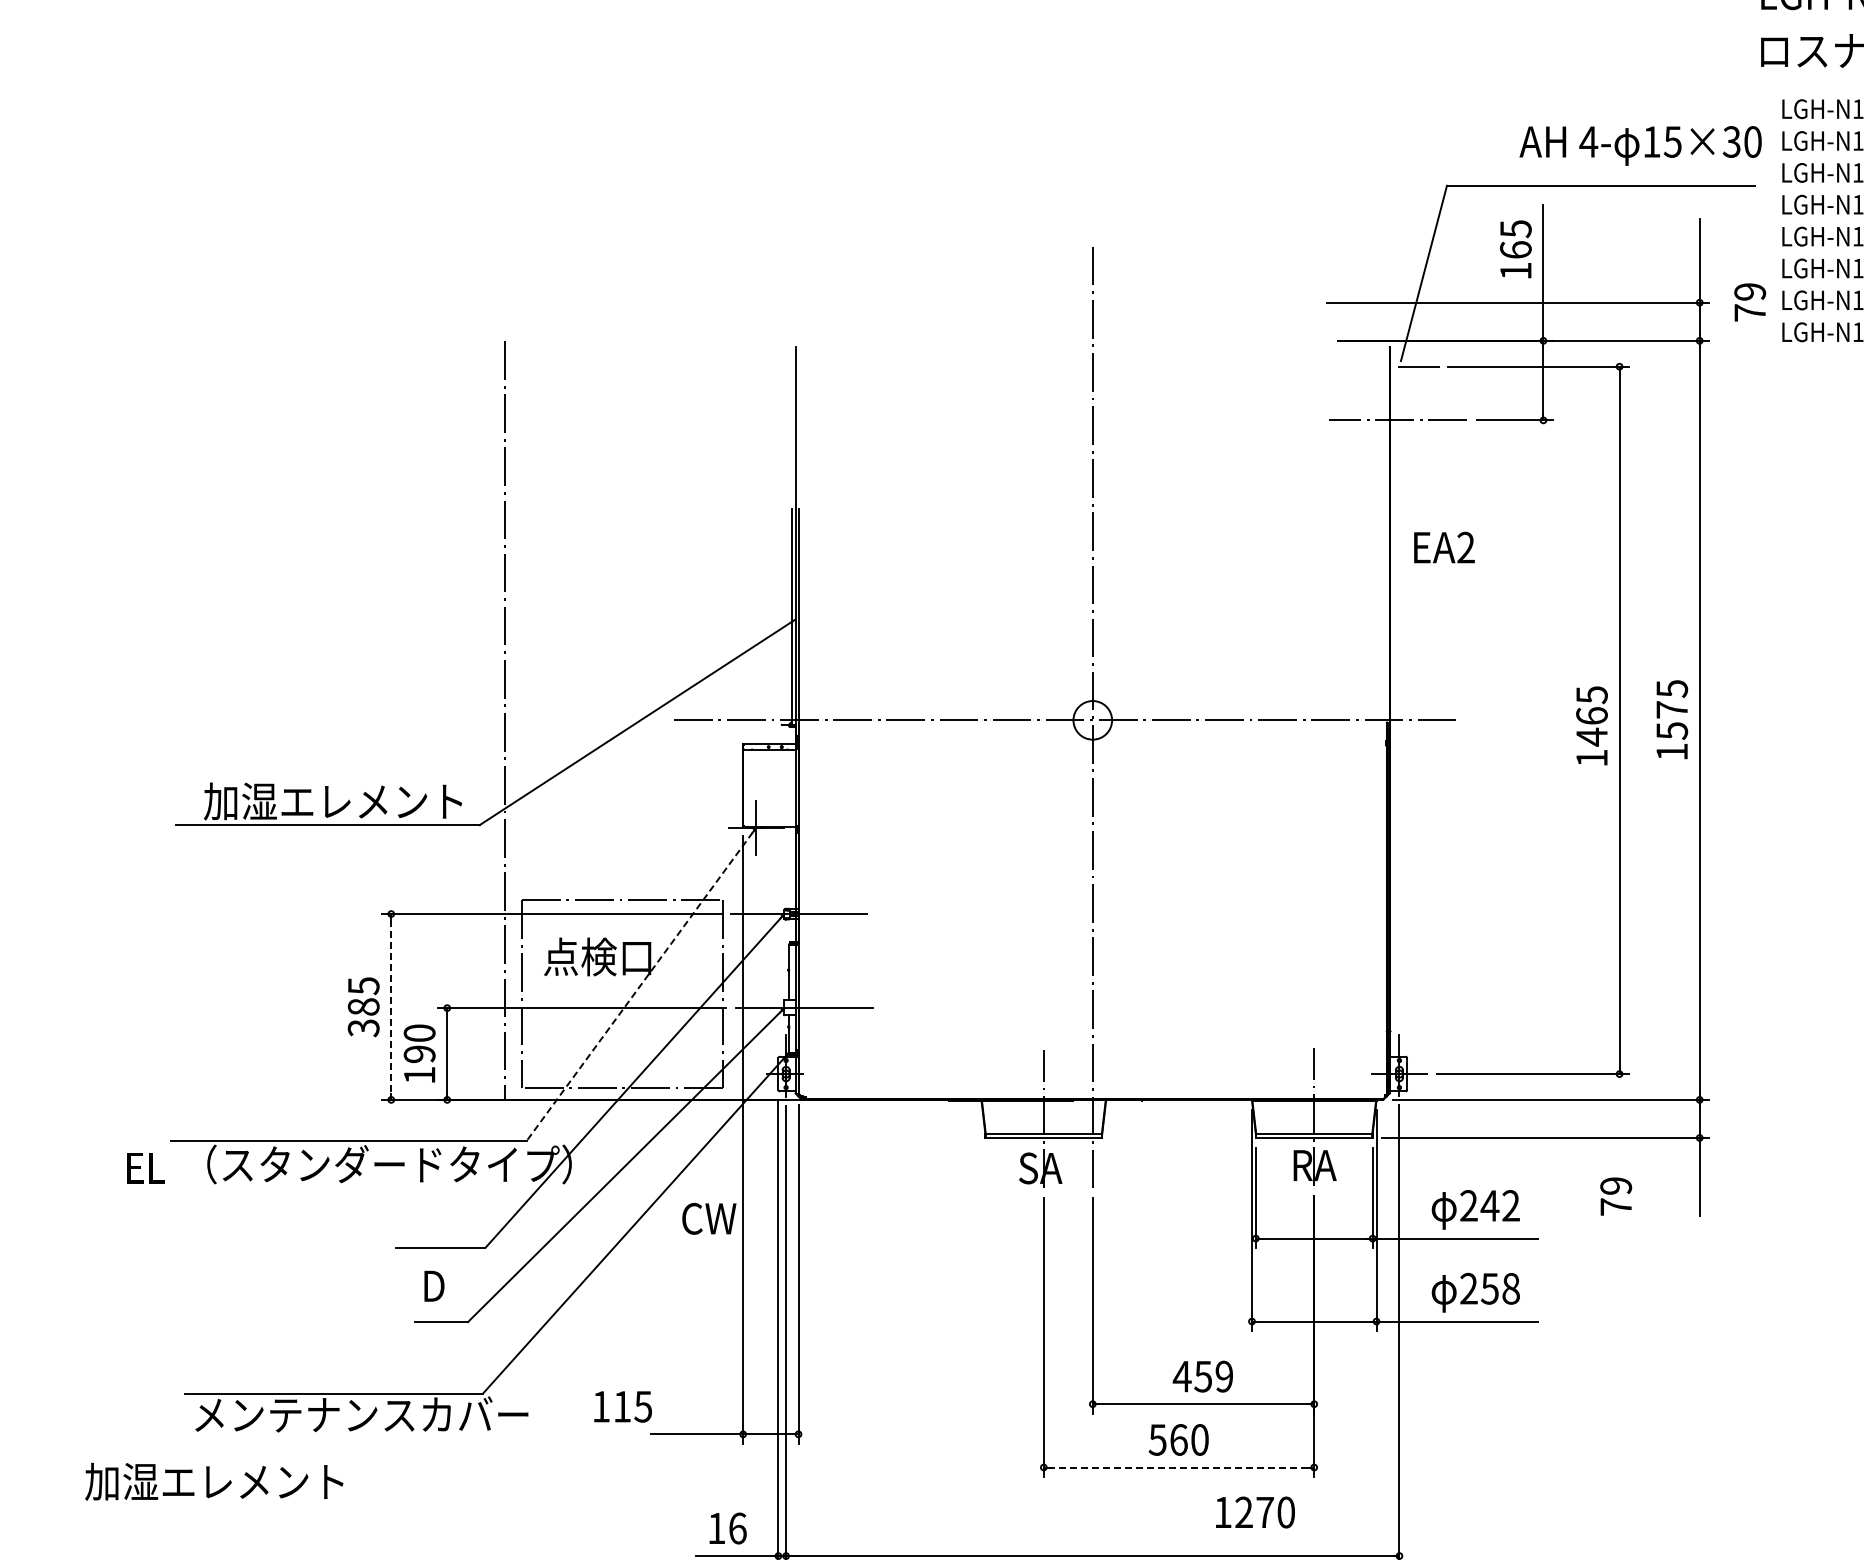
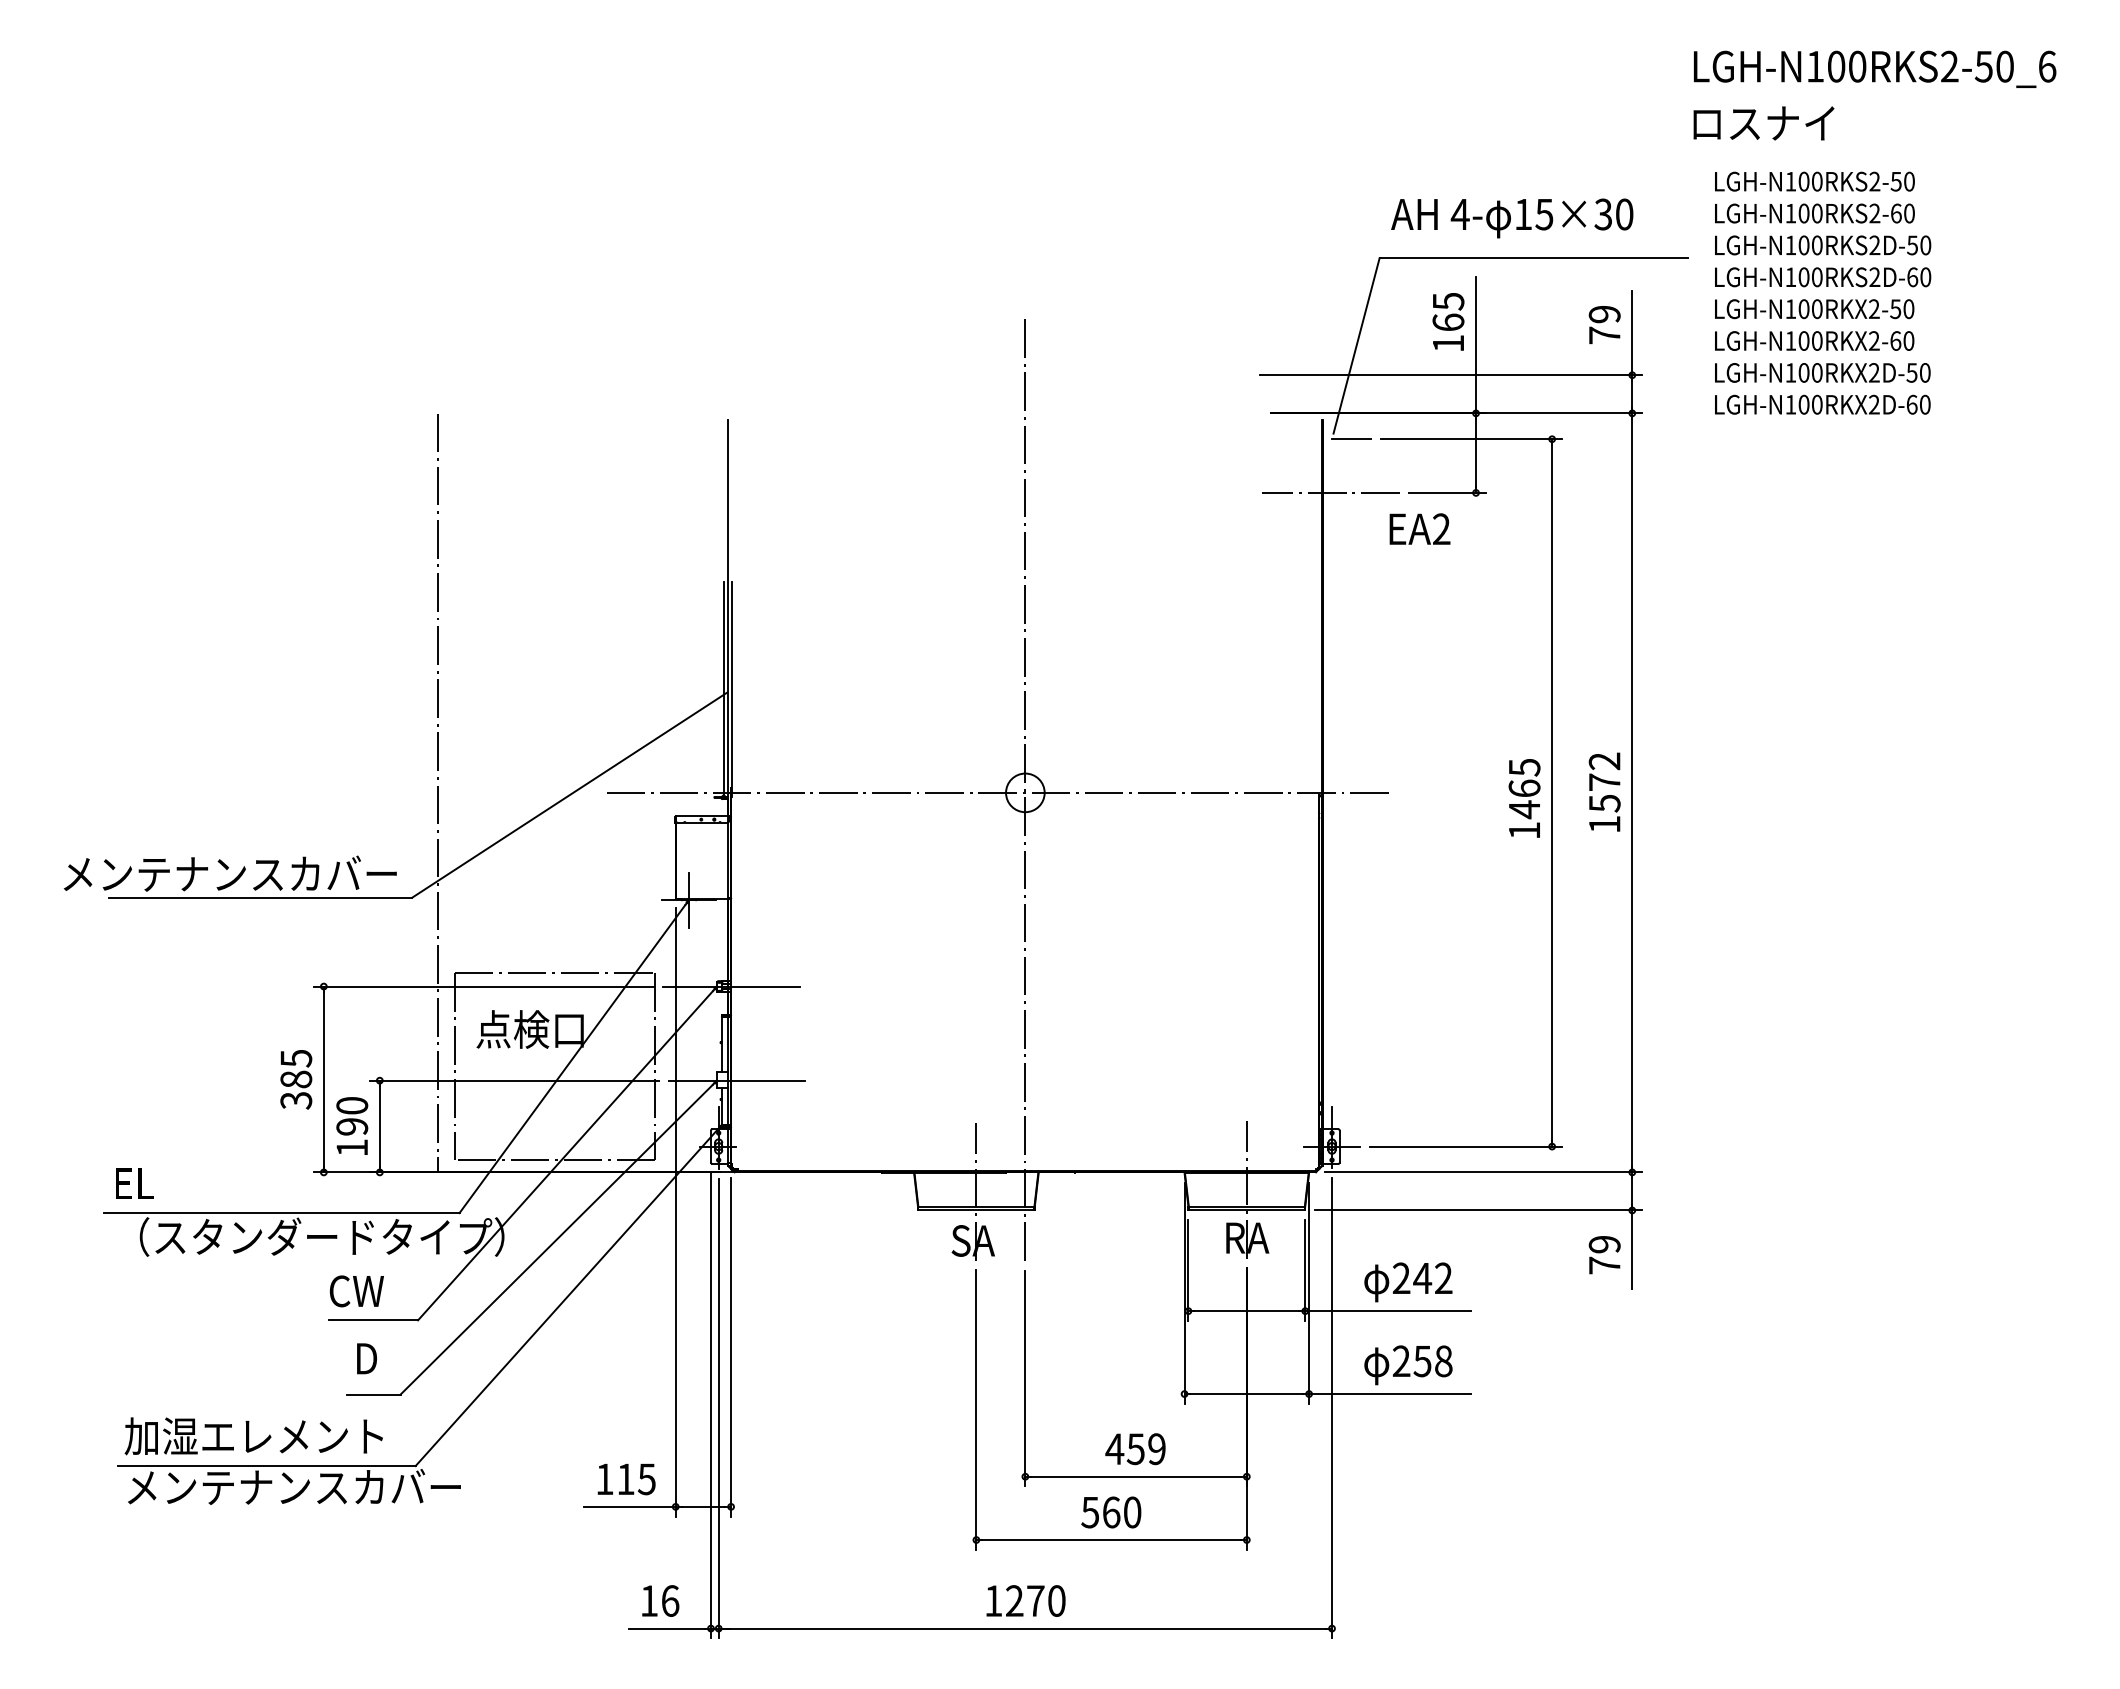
text: (1640, 145) -> (1512, 218), moved
text: (1749, 302) -> (1604, 325), moved
text: (1443, 546) -> (1419, 528), moved
text: (1671, 688) -> (1604, 761), 1575 -> 1572
text: (296, 801) -> (229, 874), 加湿エレメント -> メンテナンスカバー
line: (639, 986) -> (572, 1059), dashed -> solid
line: (390, 1006) -> (323, 1079), dashed -> solid
text: (145, 1167) -> (134, 1183), moved
text: (1615, 1196) -> (1604, 1255), moved
text: (708, 1218) -> (356, 1291), moved
text: (622, 1406) -> (626, 1479), moved
line: (1178, 1467) -> (1111, 1540), dashed -> solid
text: (213, 1481) -> (253, 1436), moved
text: (1254, 1511) -> (1025, 1600), moved

